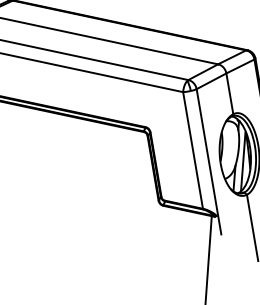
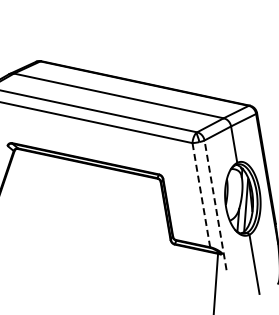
line: (193, 150) -> (201, 195), solid -> dashed
line: (208, 161) -> (215, 205), solid -> dashed

